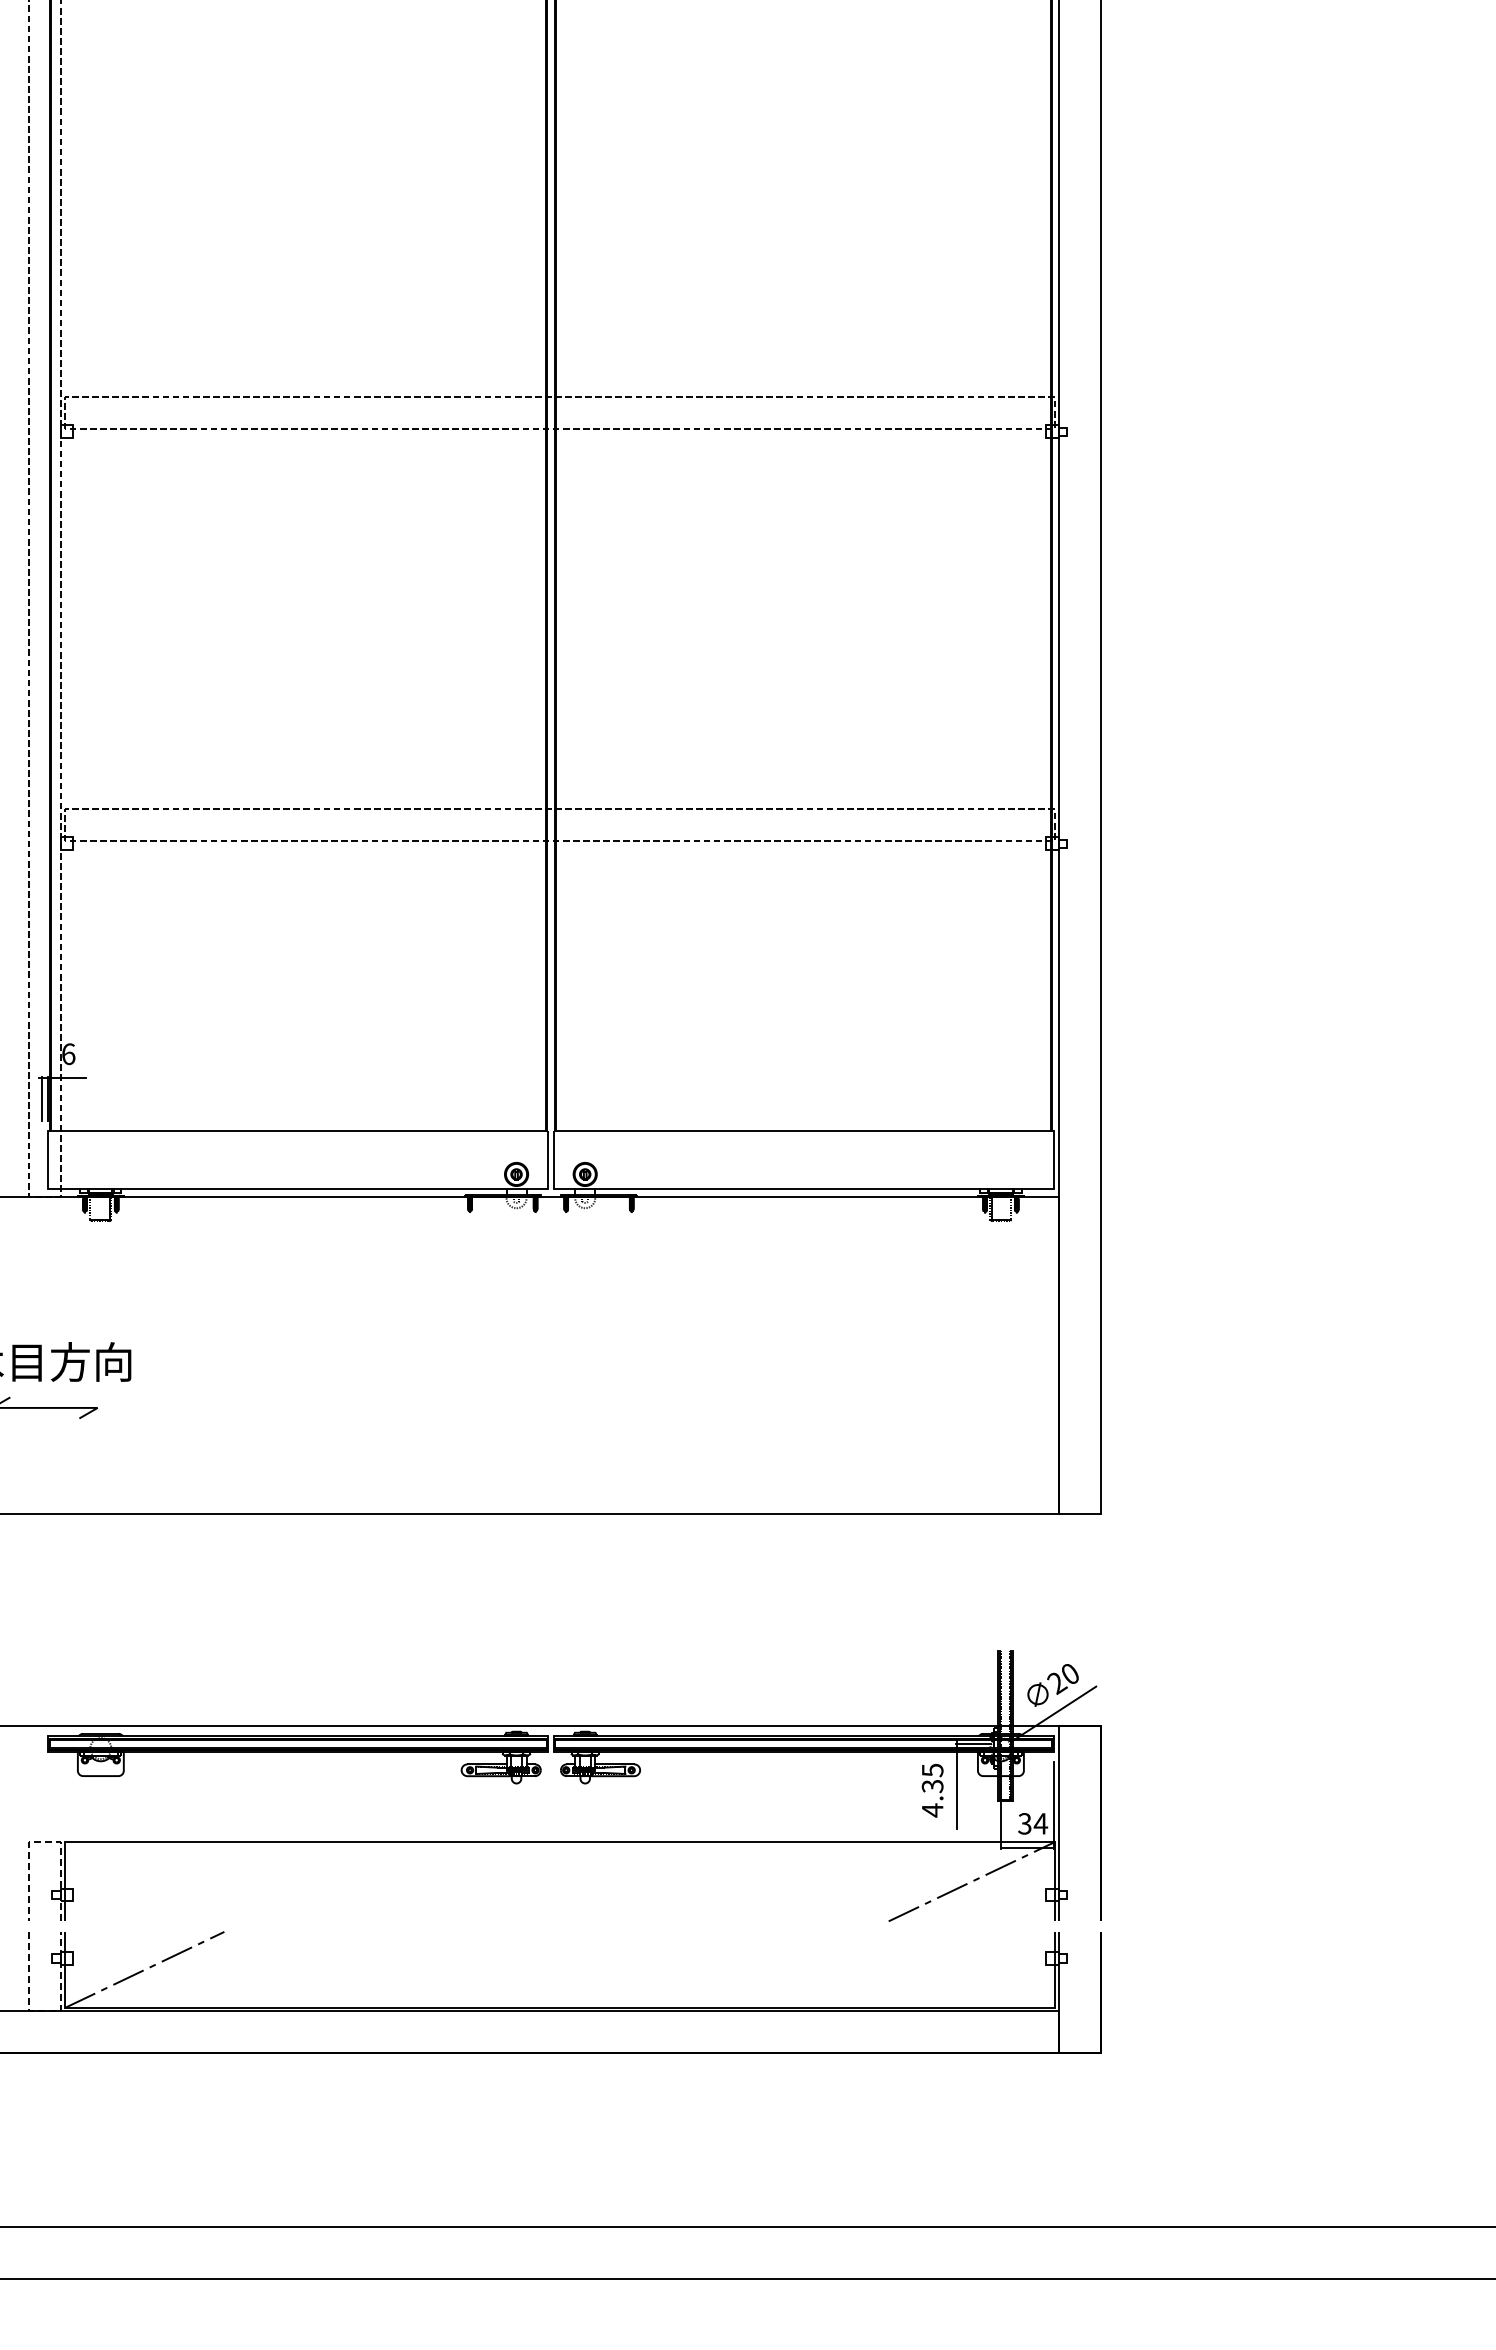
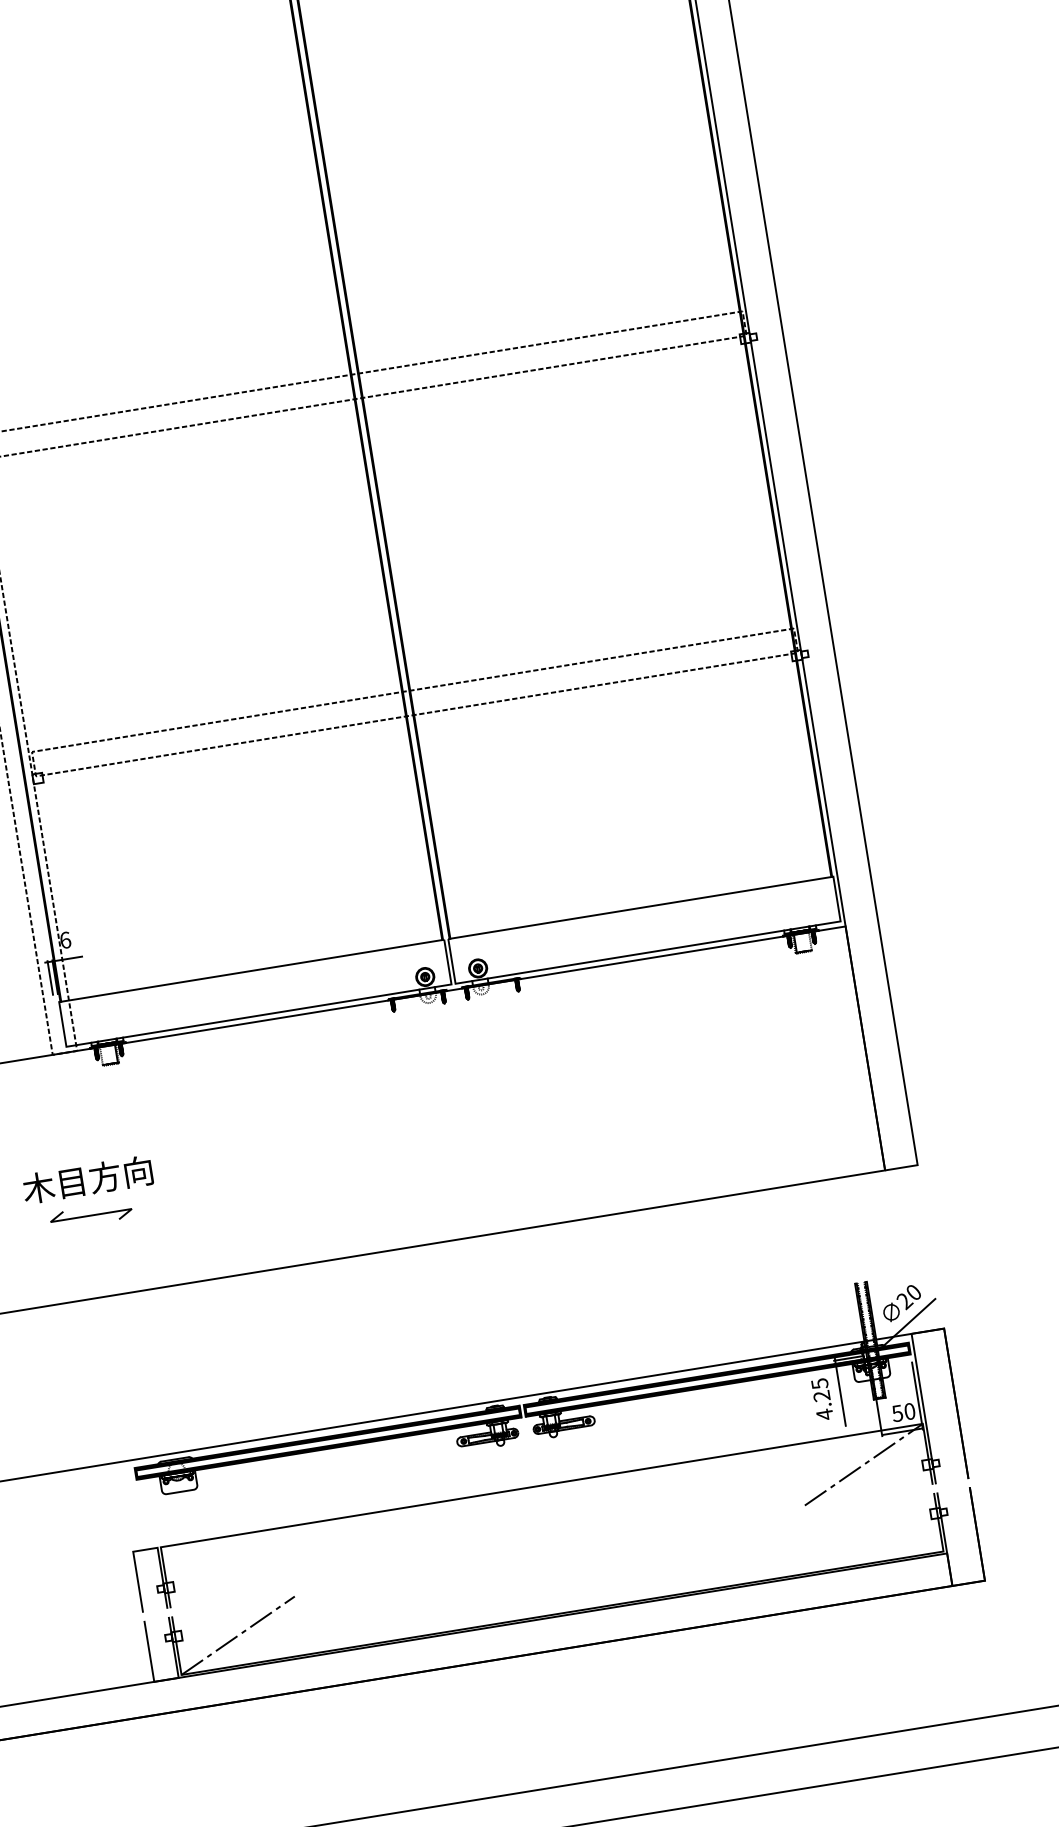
text: (932, 1786) -> (821, 1396), 4.35 -> 4.25
text: (1033, 1823) -> (904, 1412), 34 -> 50
line: (44, 1842) -> (145, 1550), dashed -> solid
line: (44, 2011) -> (166, 1680), dashed -> solid

